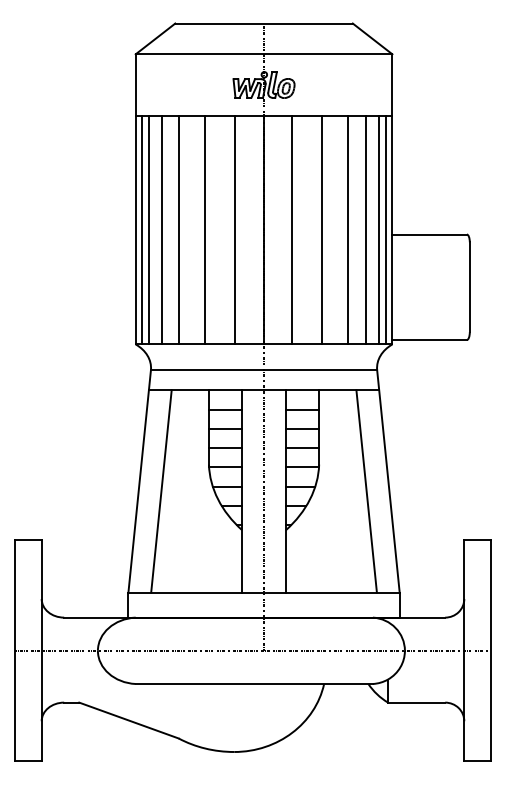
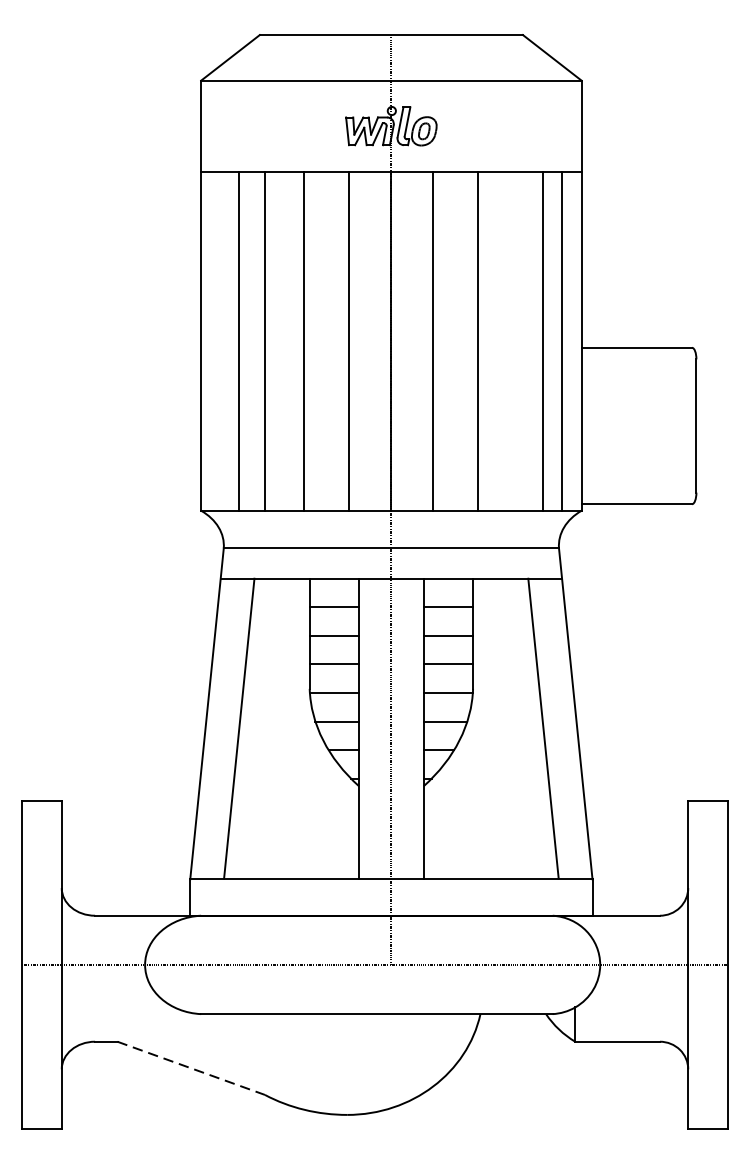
line: (141, 229) -> (209, 340), removed
line: (148, 229) -> (220, 340), removed
line: (348, 229) -> (516, 340), removed
line: (385, 229) -> (571, 340), removed
line: (129, 720) -> (191, 1068), solid -> dashed

